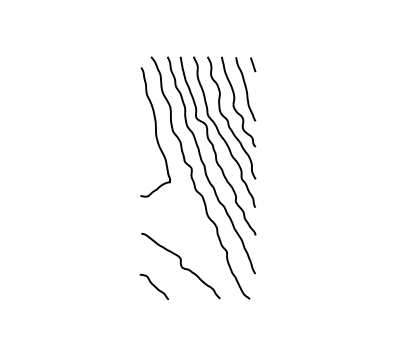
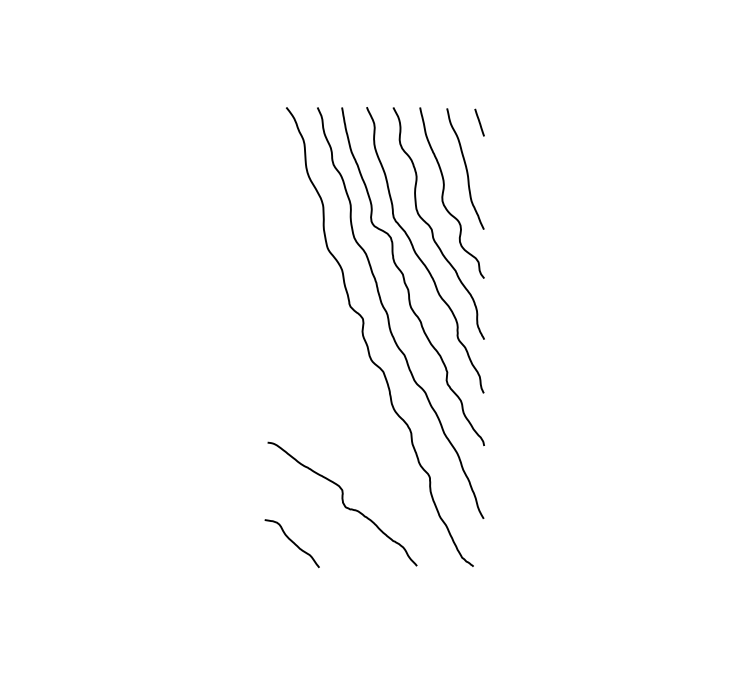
curve: (155, 132) -> (294, 250), removed

